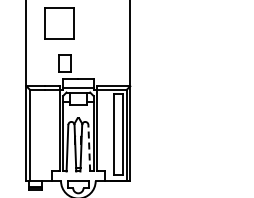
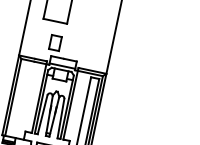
line: (89, 147) -> (61, 118), dashed -> solid

